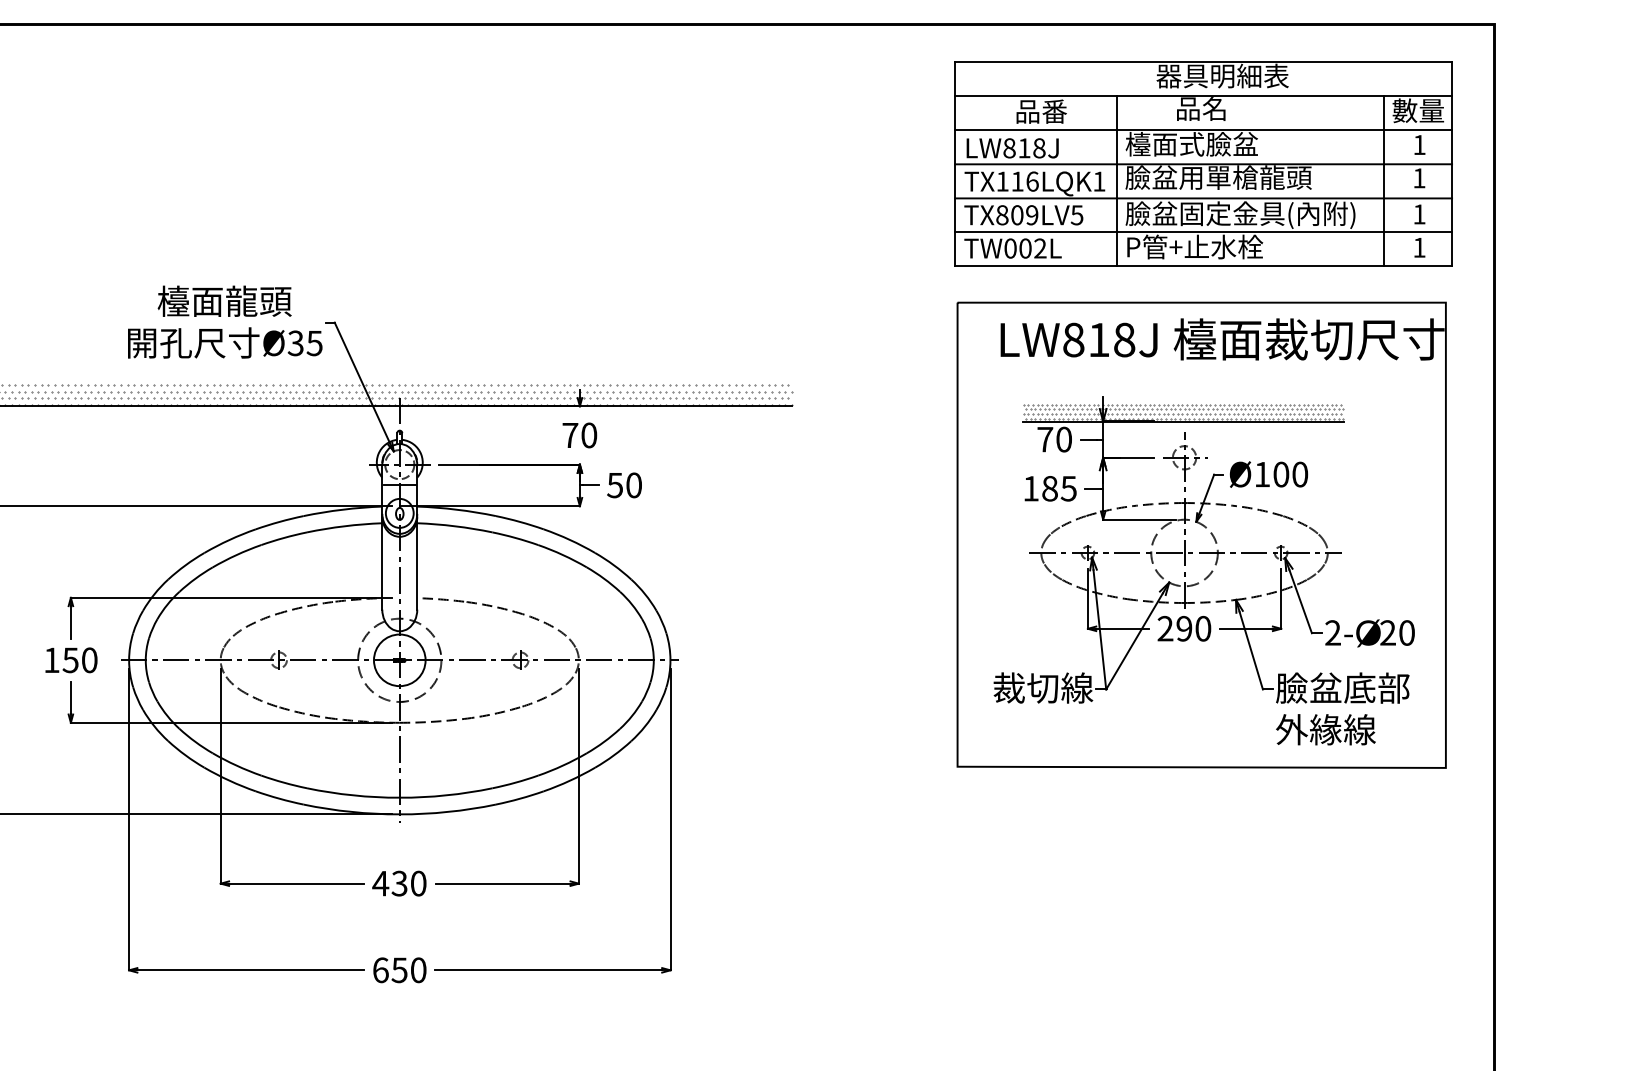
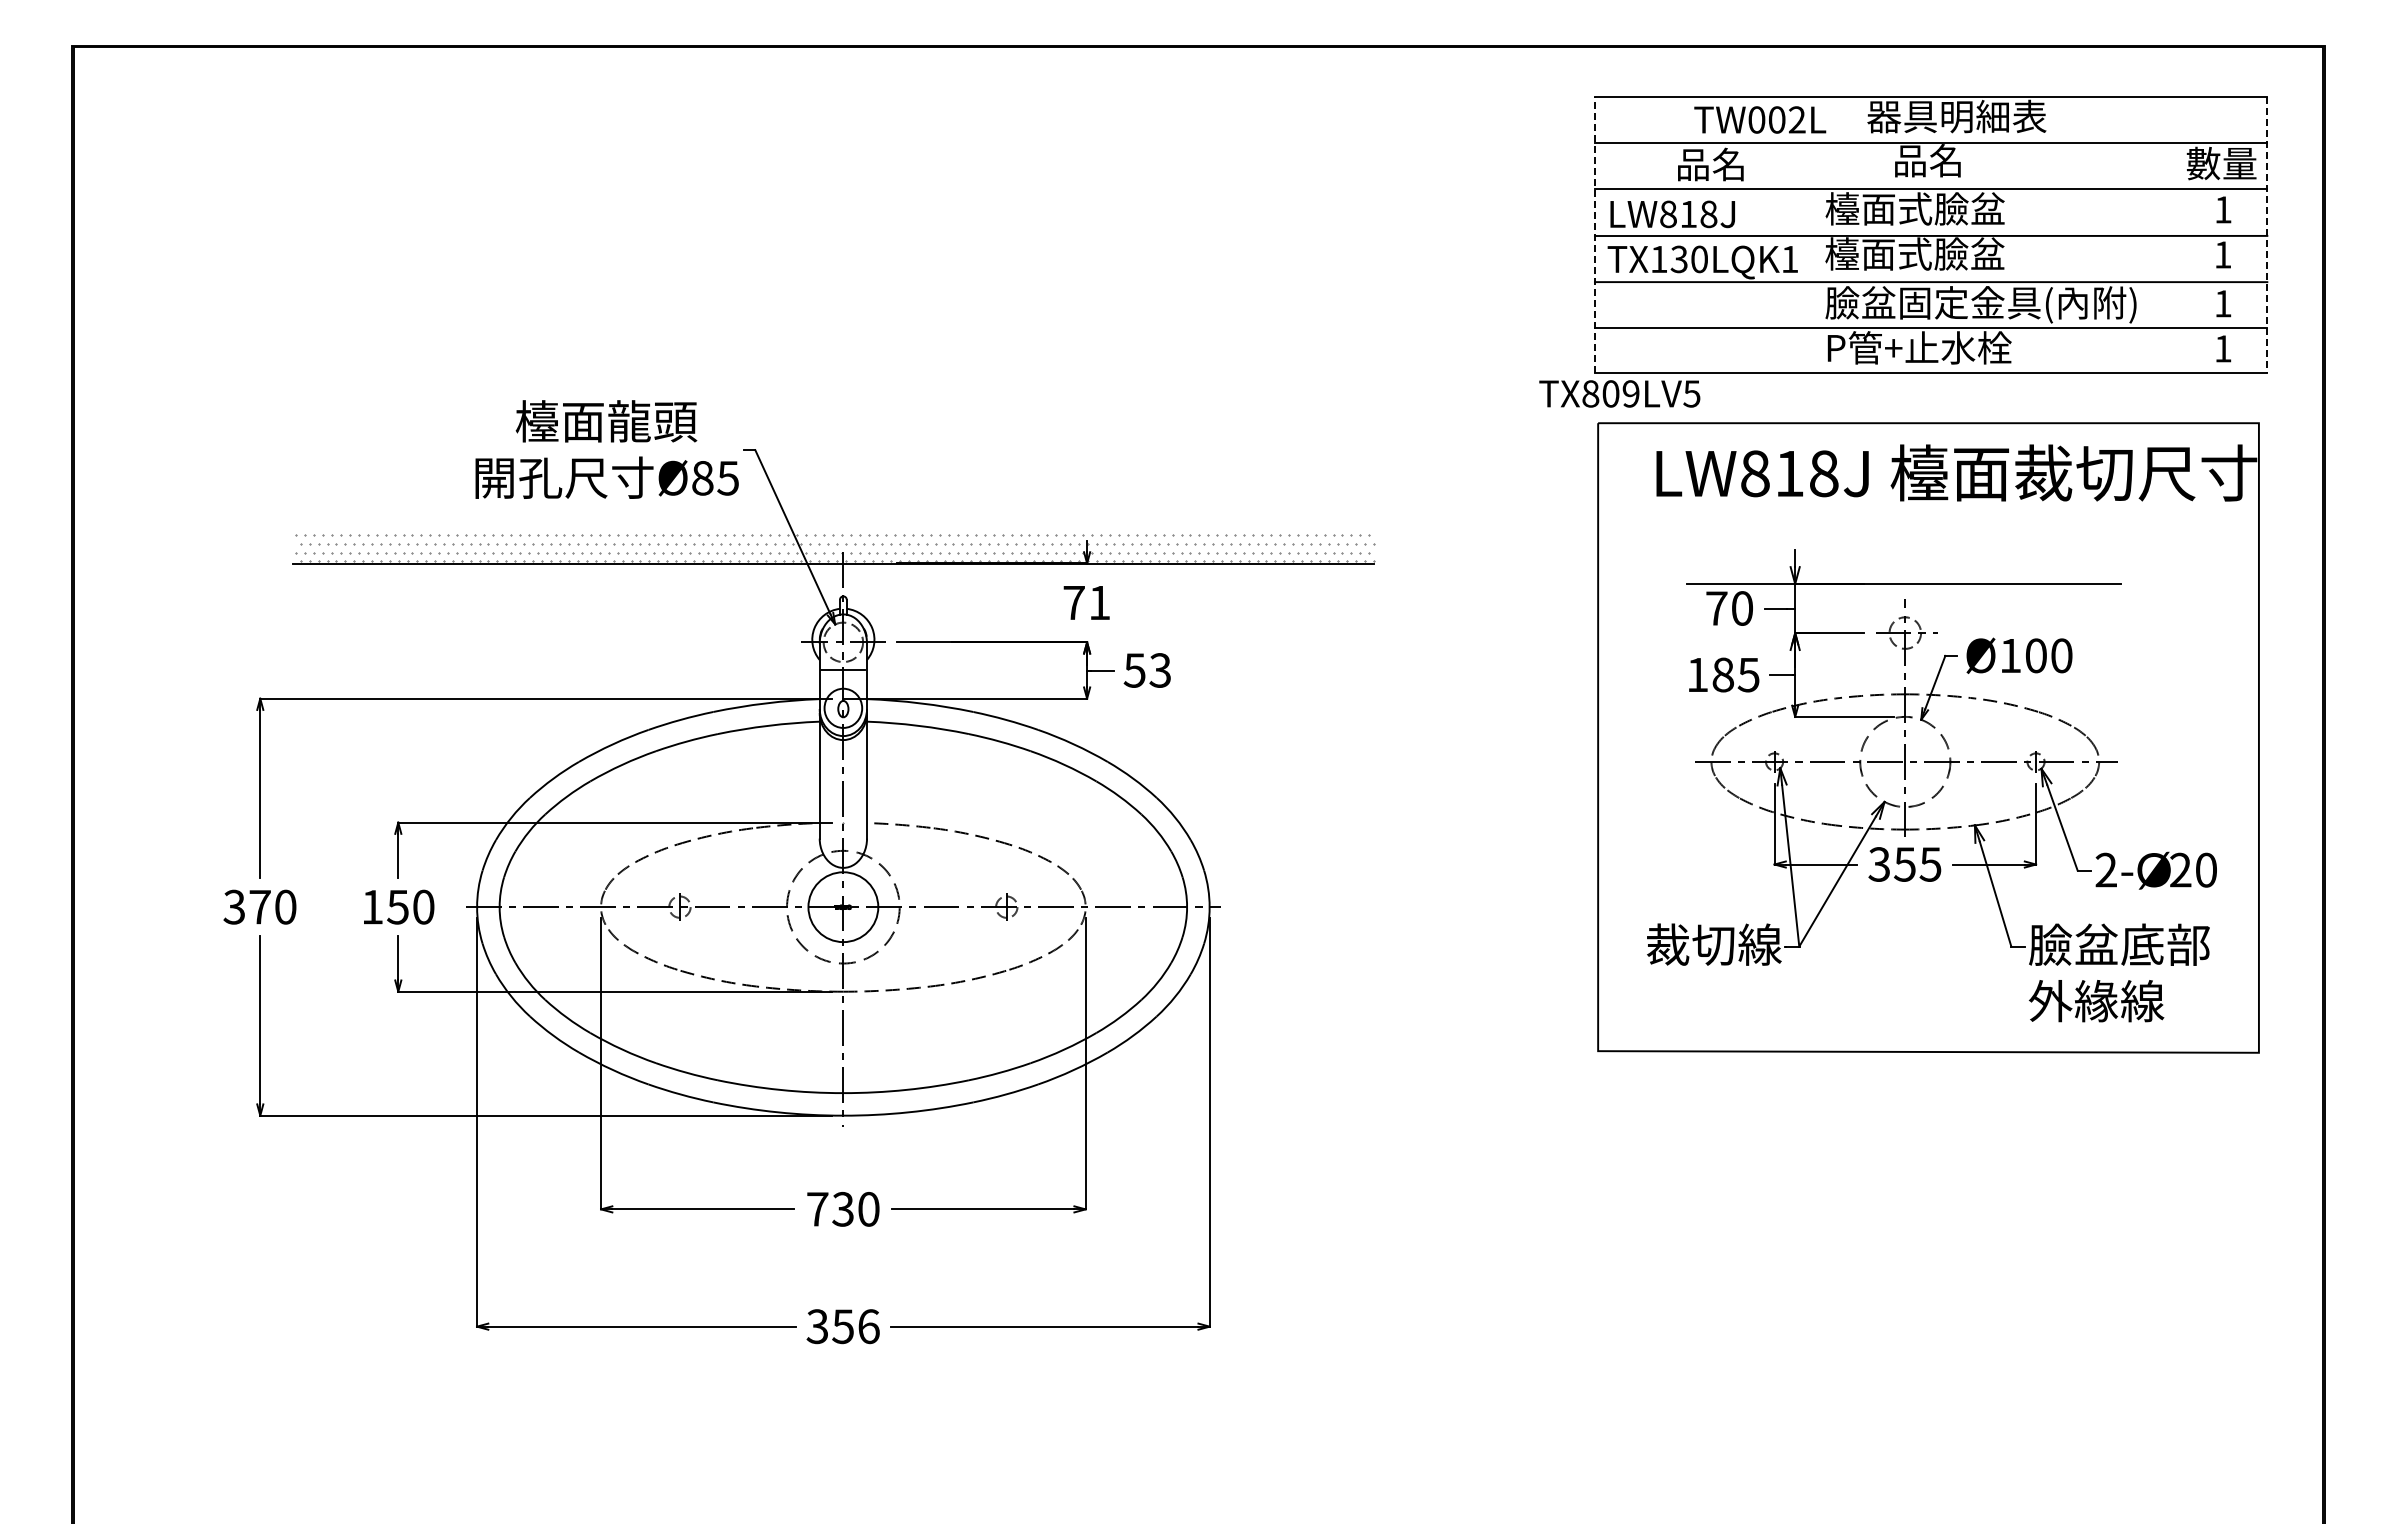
text: (1054, 111) -> (1729, 164), 品番 -> 品名
line: (954, 163) -> (1594, 235), solid -> dashed
line: (1452, 163) -> (2267, 235), solid -> dashed
text: (1218, 177) -> (1951, 253), 臉盆用單槍龍頭 -> 檯面式臉盆
line: (1116, 180) -> (1813, 258), removed
line: (1383, 180) -> (2174, 258), removed
text: (1025, 181) -> (1689, 259), TX116LQK1 -> TX130LQK1
text: (1023, 214) -> (1619, 393), moved
text: (1013, 248) -> (1760, 119), moved
text: (295, 342) -> (702, 477), 35 -> 85
hatch: (1183, 411) -> (1903, 570), removed
text: (589, 435) -> (1099, 602), 70 -> 71
text: (634, 485) -> (1160, 670), 50 -> 53
text: (1183, 628) -> (1904, 864), 290 -> 355
text: (380, 883) -> (817, 1209), 430 -> 730
text: (399, 970) -> (842, 1326), 650 -> 356

